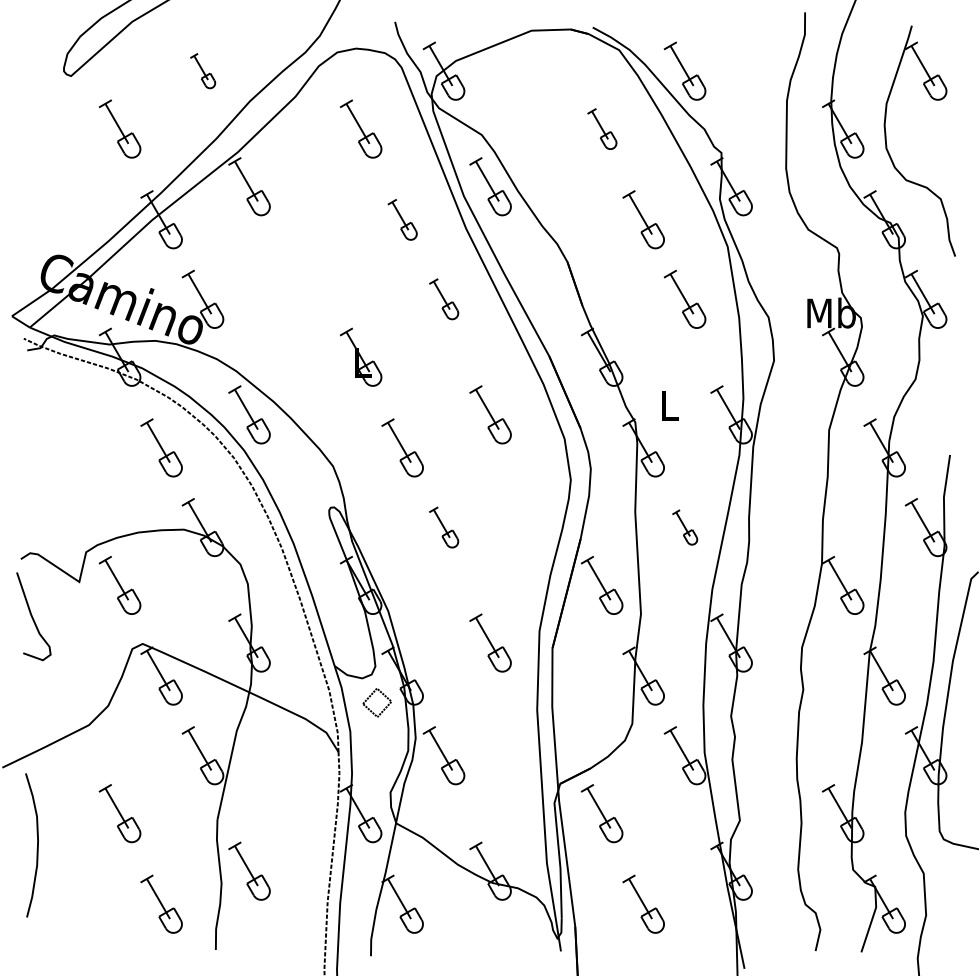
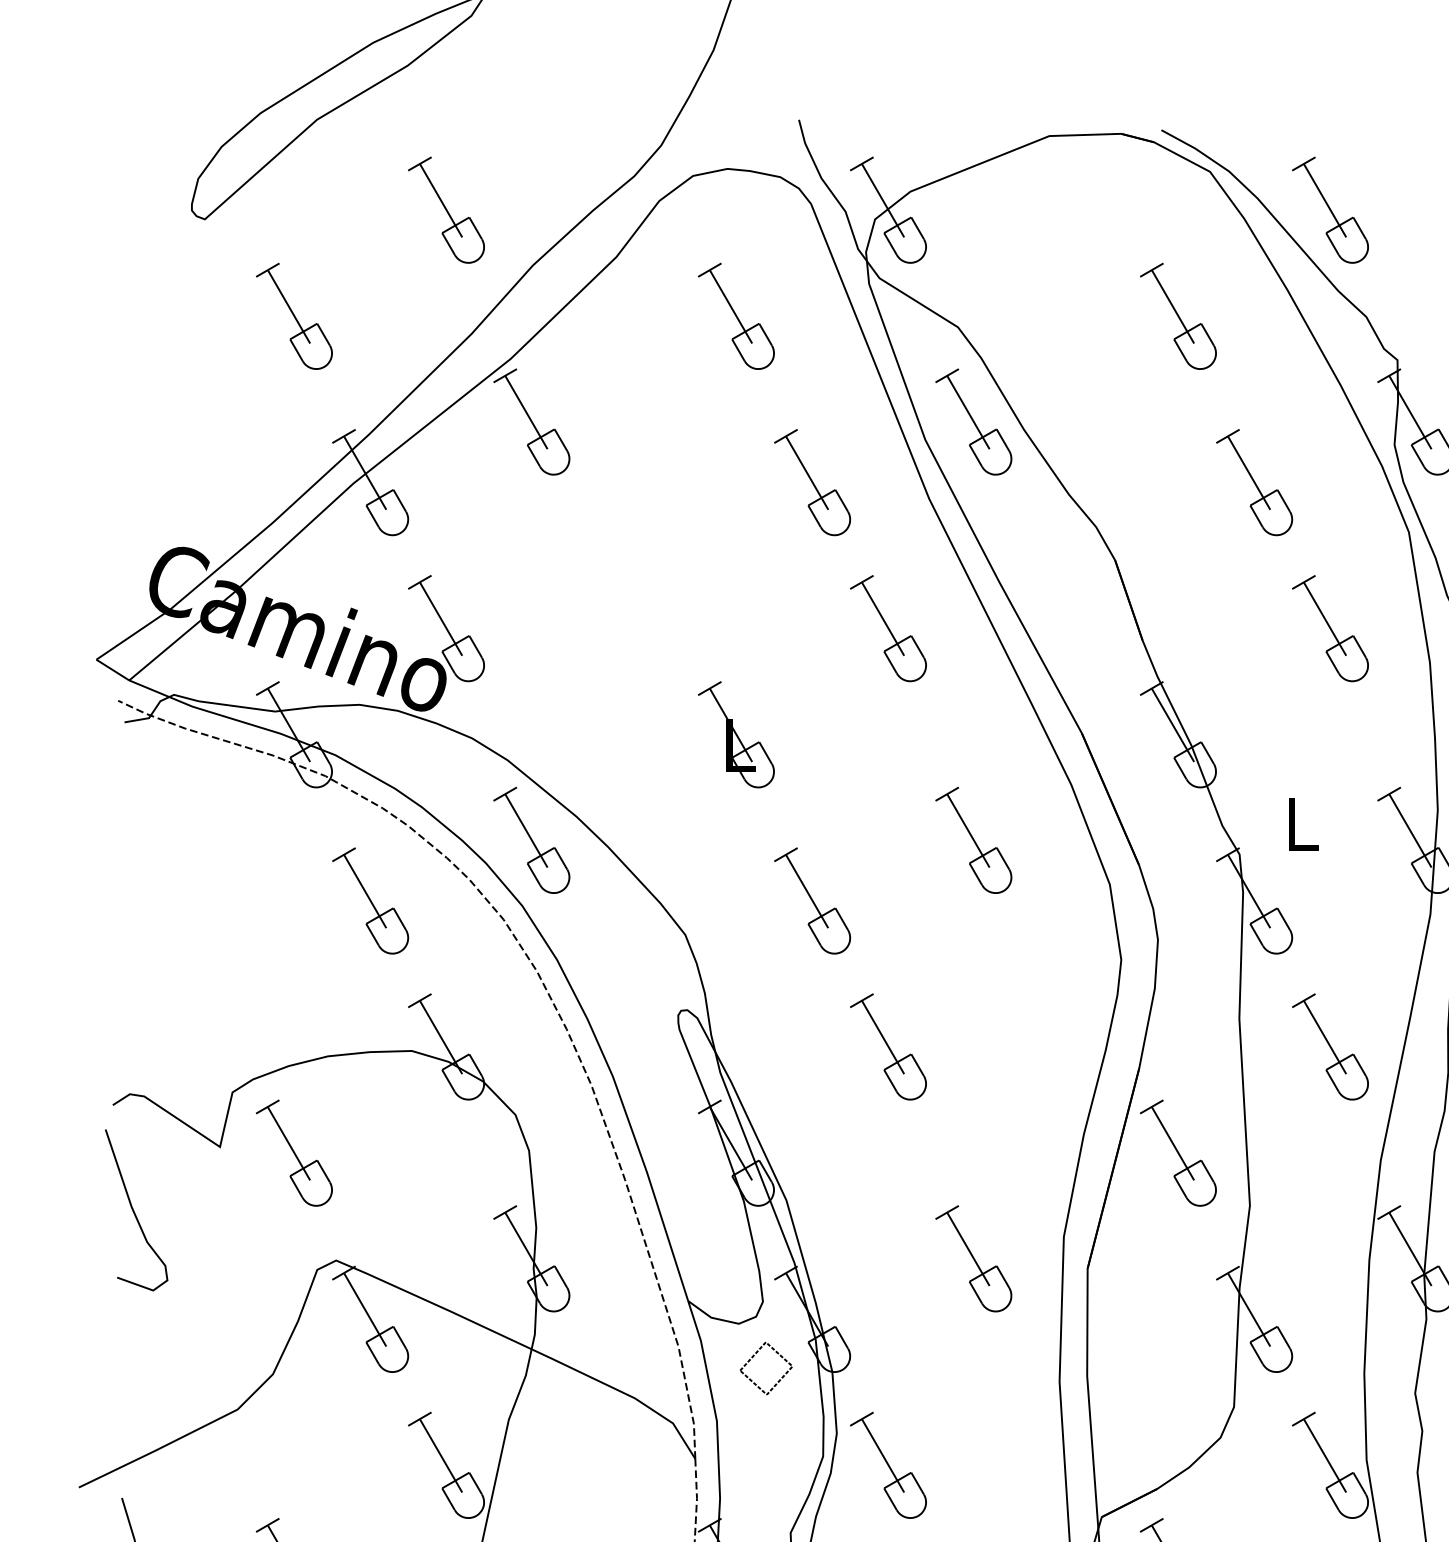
part: (202, 70) -> (445, 209), size x1.67
part: (602, 128) -> (1179, 315), size x1.43
part: (402, 219) -> (812, 482), size x1.43
part: (443, 298) -> (887, 627), size x1.43
part: (443, 527) -> (887, 1047), size x1.43
part: (684, 527) -> (1329, 1047), size x1.67

